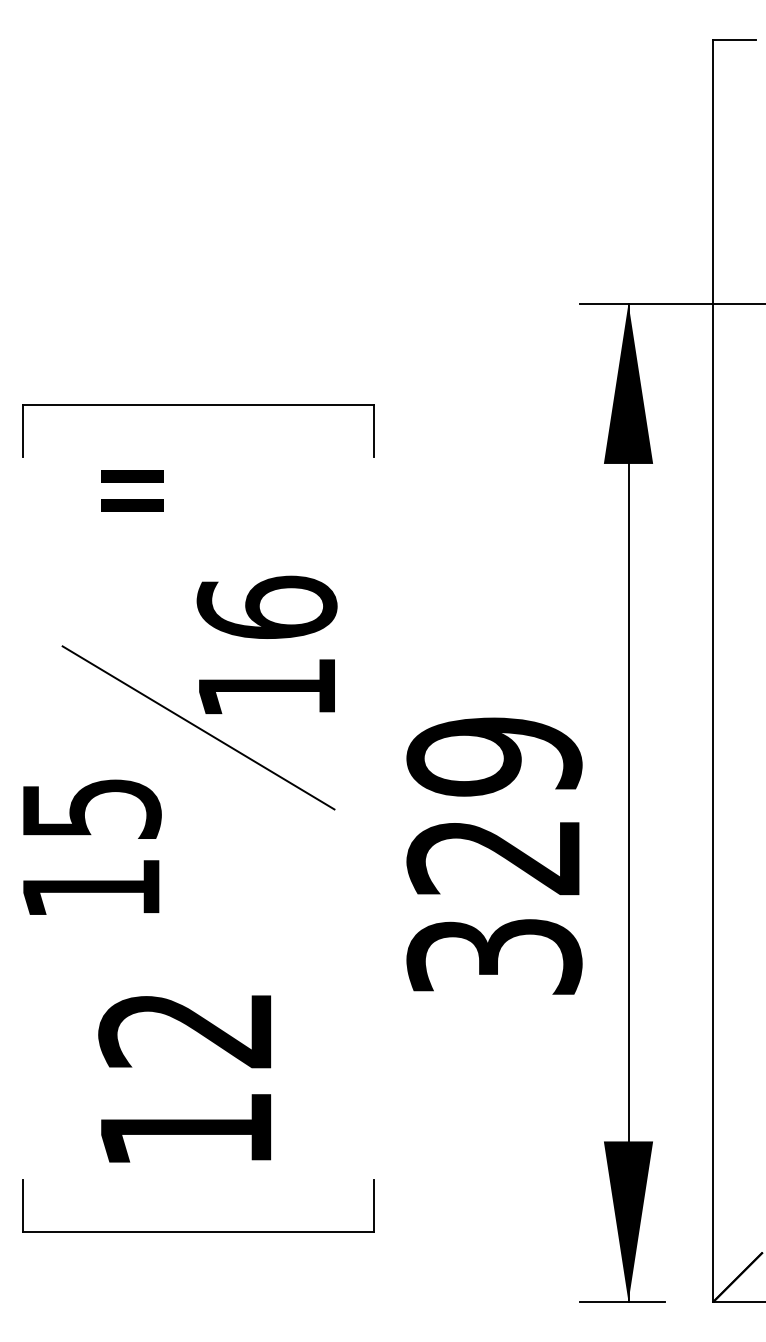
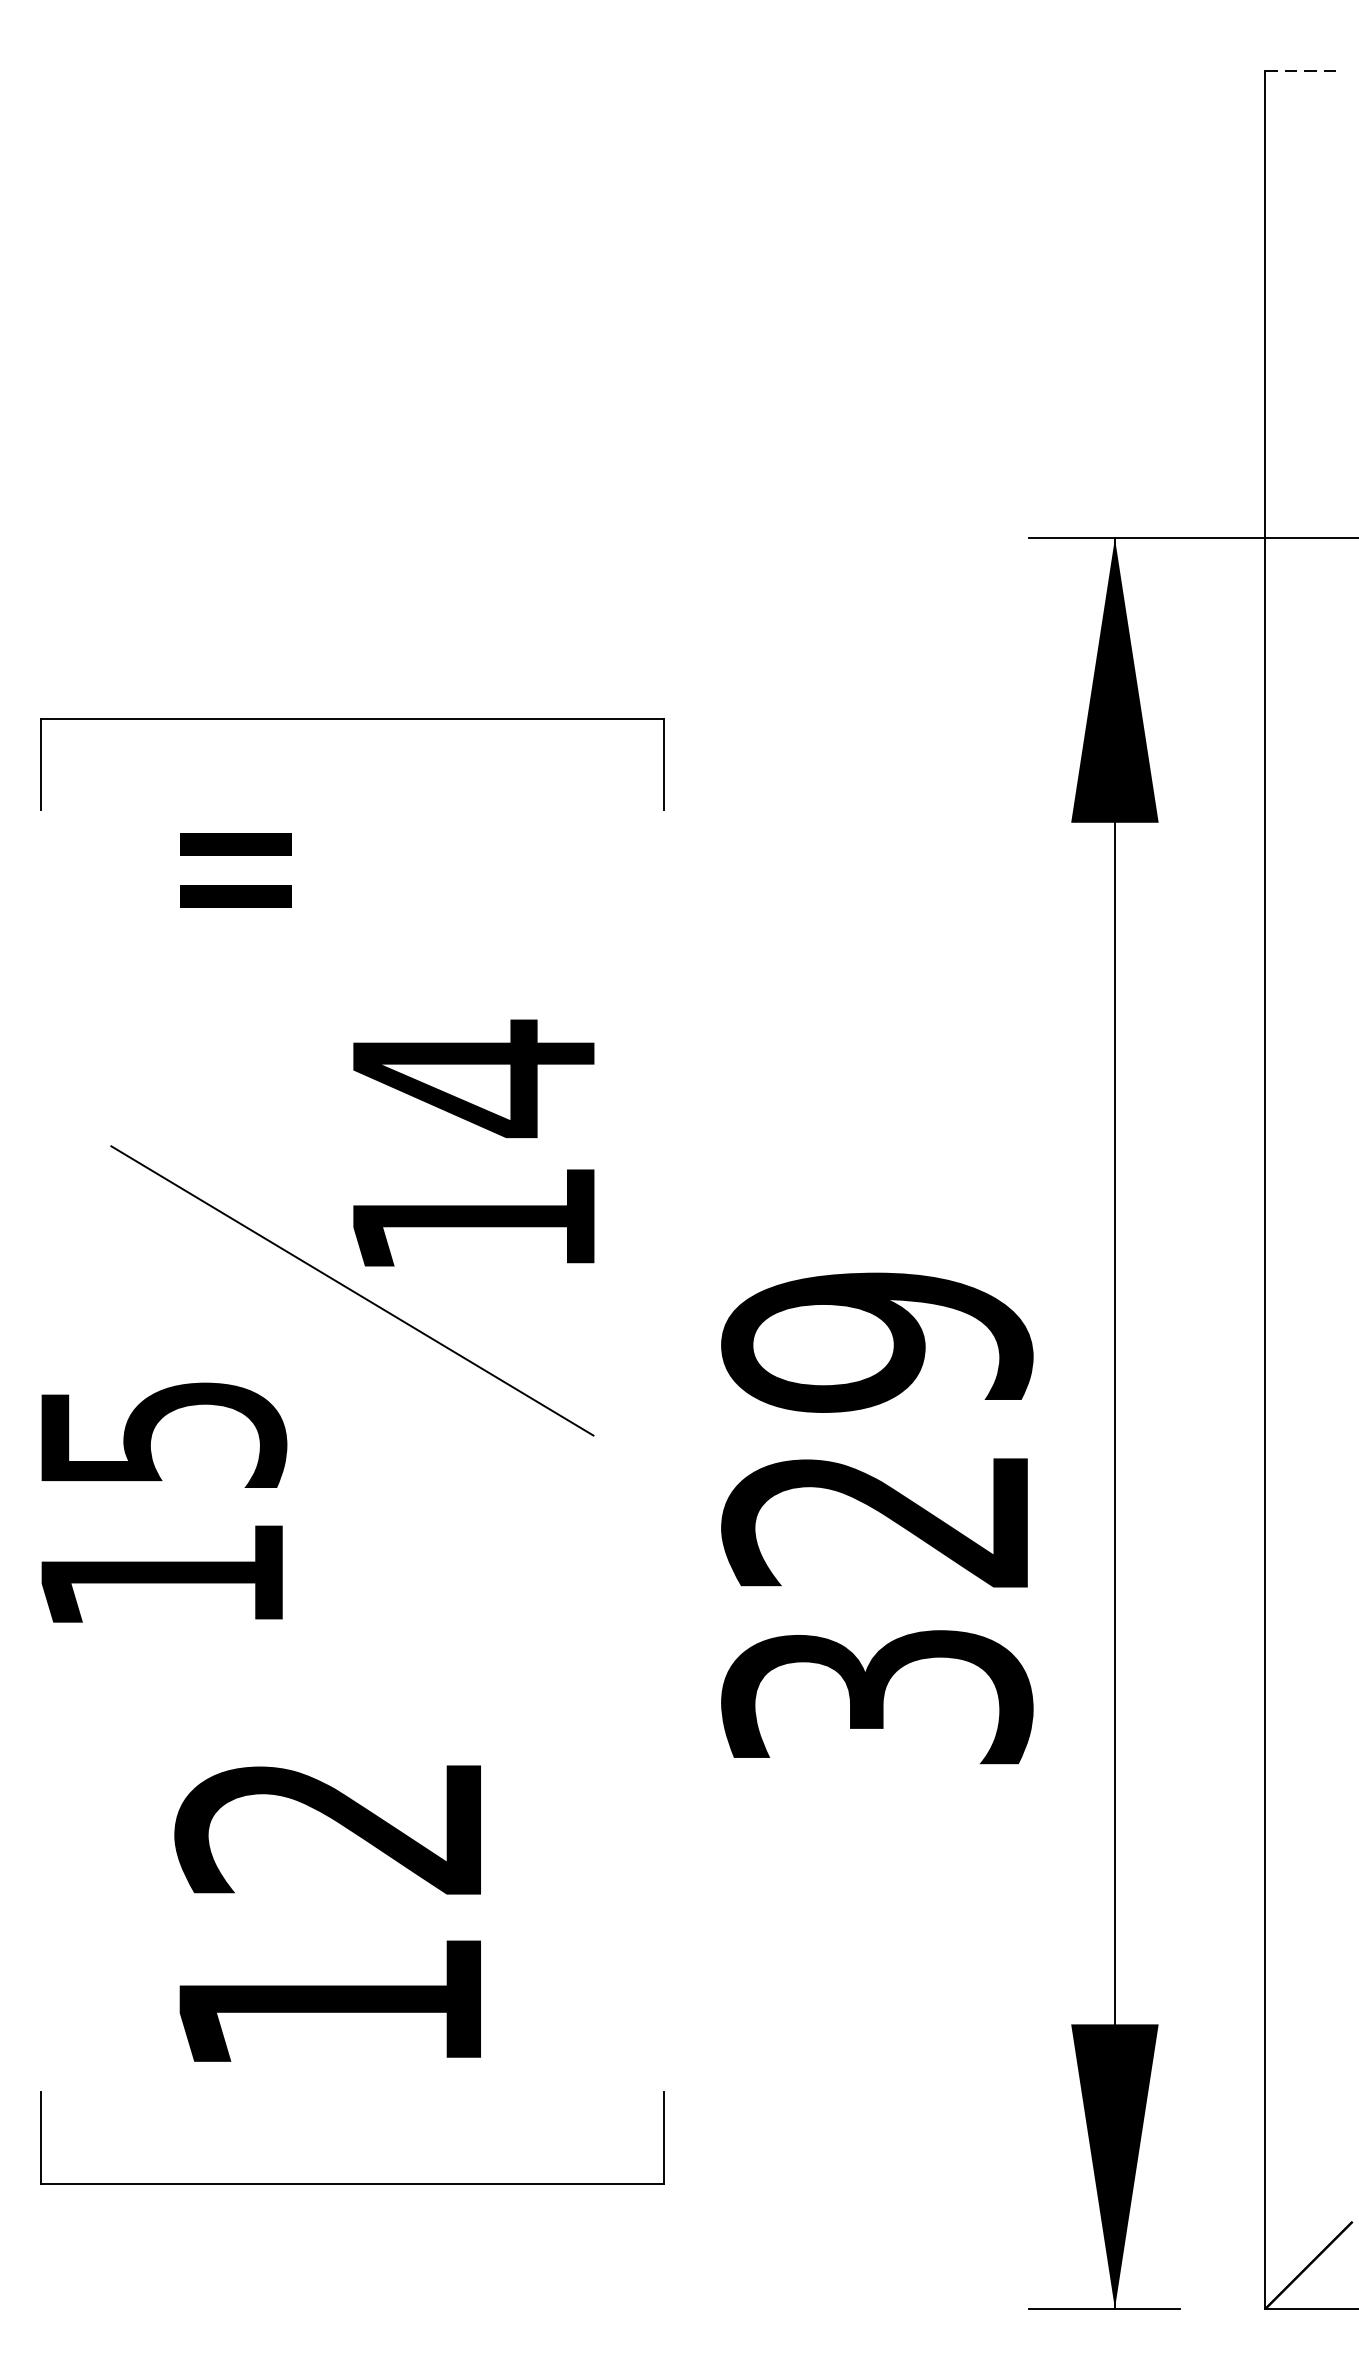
line: (735, 40) -> (1304, 71), solid -> dashed
text: (266, 608) -> (472, 1079), 16 -> 14

